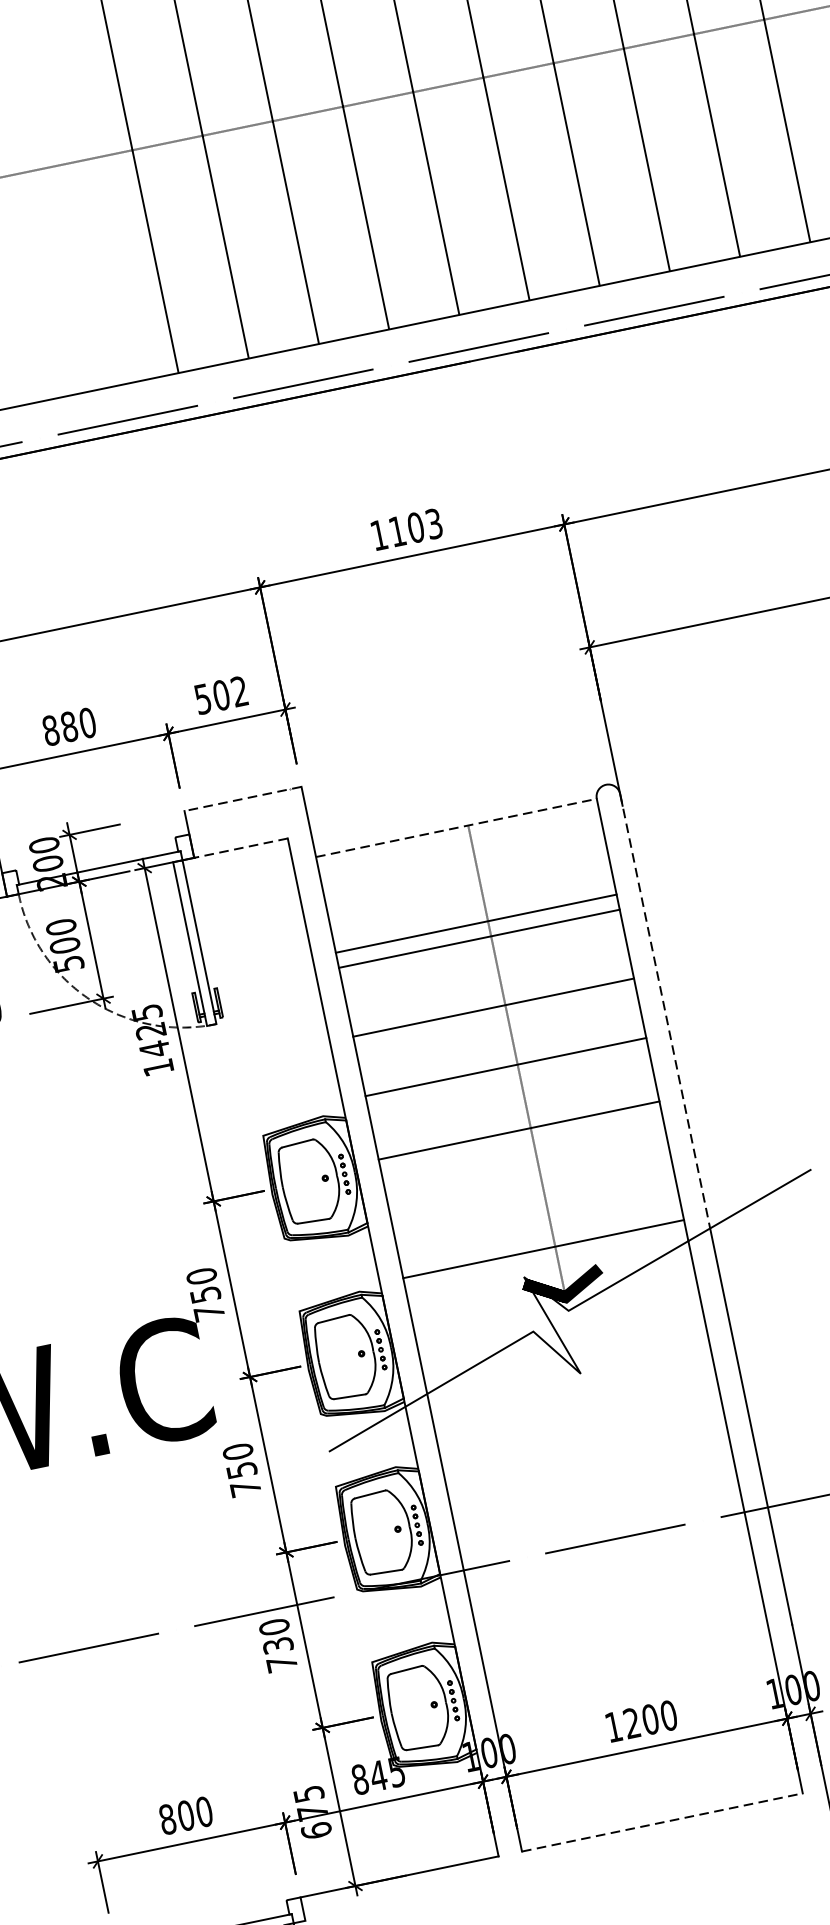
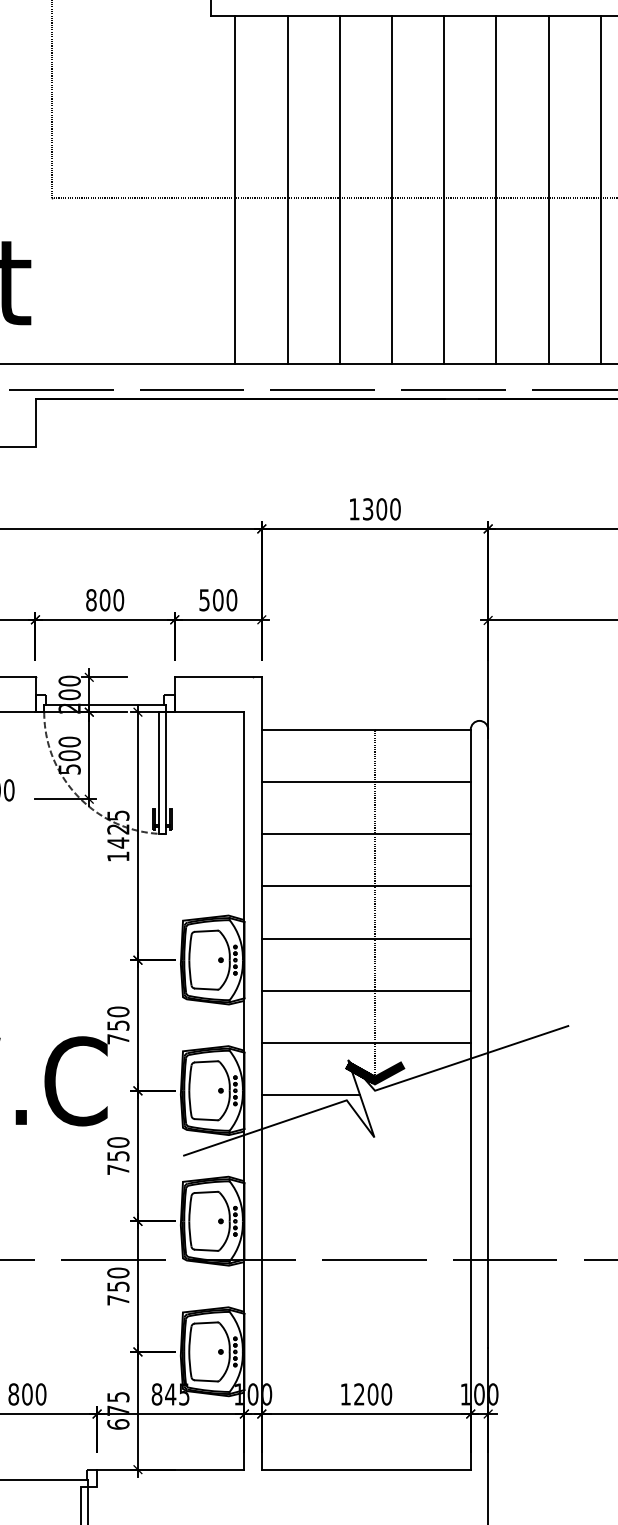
text: (415, 527) -> (381, 509), 1103 -> 1300
text: (239, 692) -> (231, 600), 502 -> 500
text: (68, 727) -> (104, 600), 880 -> 800
line: (243, 799) -> (218, 677), dashed -> solid
line: (456, 827) -> (366, 729), dashed -> solid
line: (240, 848) -> (209, 712), dashed -> solid
line: (475, 923) -> (365, 781), moved
line: (478, 939) -> (365, 834), moved
line: (492, 1008) -> (365, 886), moved
line: (665, 1011) -> (488, 891), dashed -> solid
line: (504, 1067) -> (365, 938), moved
line: (517, 1130) -> (365, 990), moved
line: (483, 1335) -> (310, 1095), added
text: (277, 1645) -> (117, 1286), 730 -> 750
line: (662, 1822) -> (366, 1469), dashed -> solid

